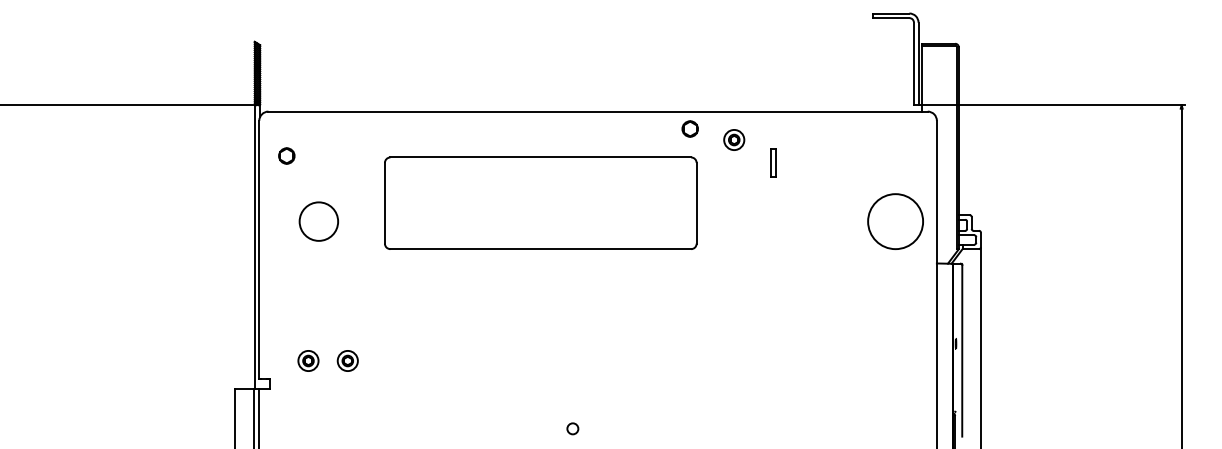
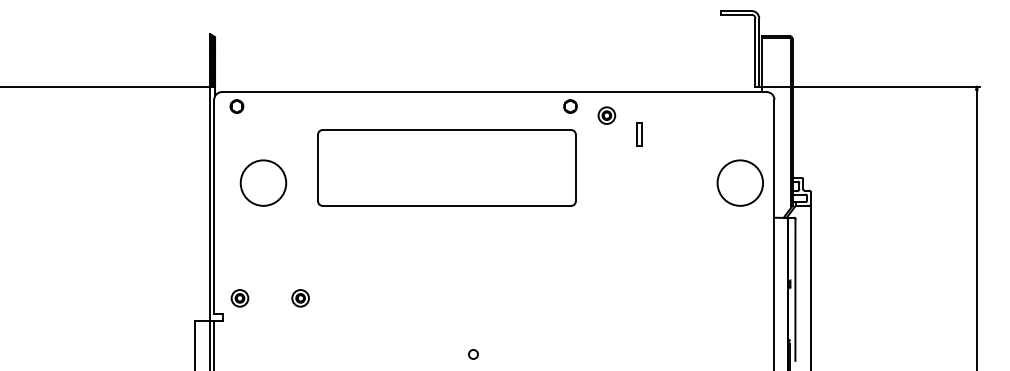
circle: (286, 155) -> (236, 106), moved
circle: (318, 221) -> (263, 183), size x1.43
part: (308, 360) -> (240, 297), moved
part: (347, 360) -> (300, 297), moved

